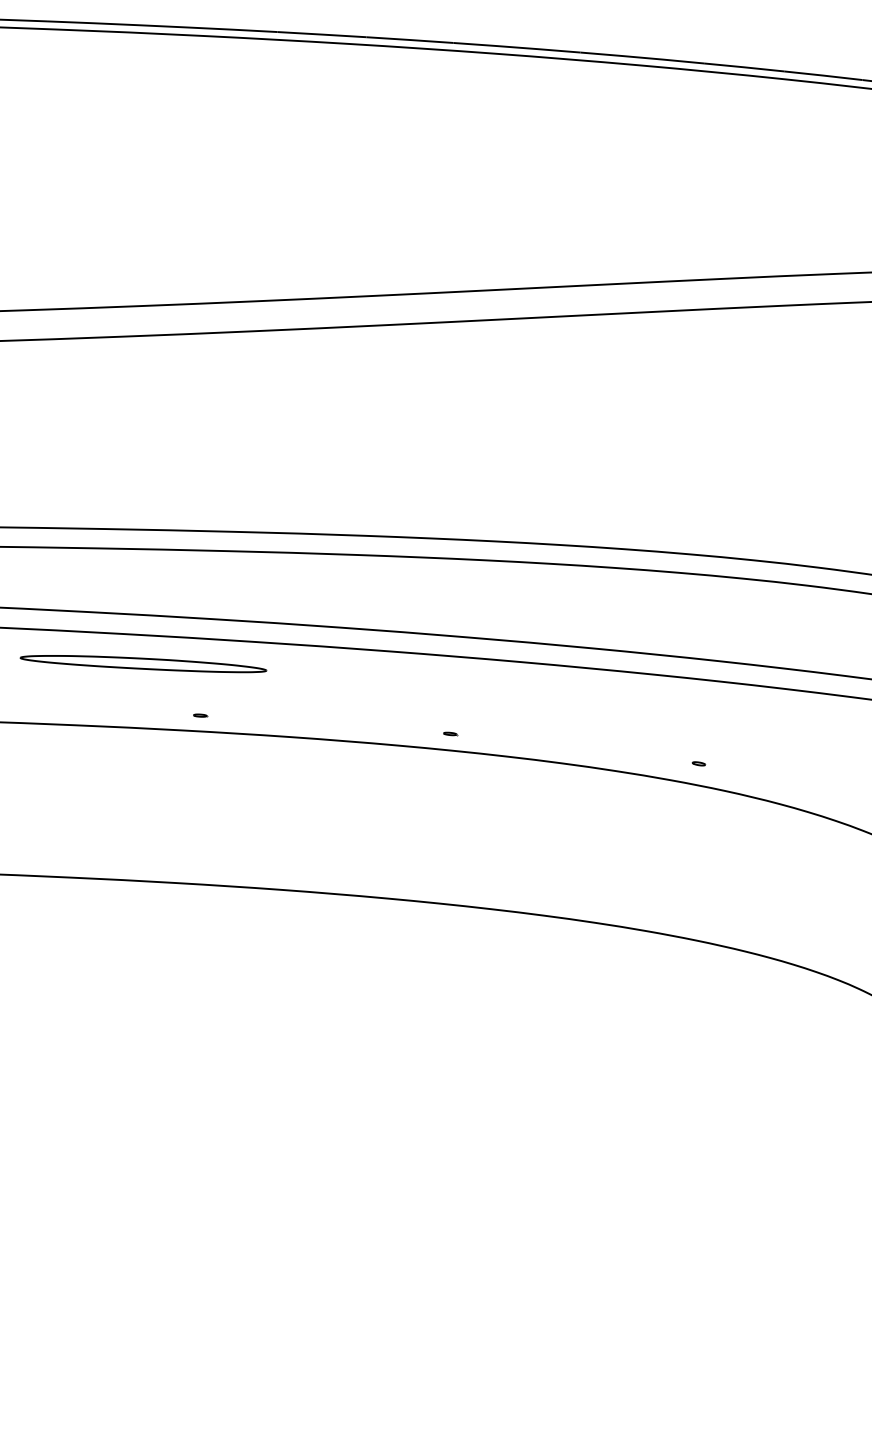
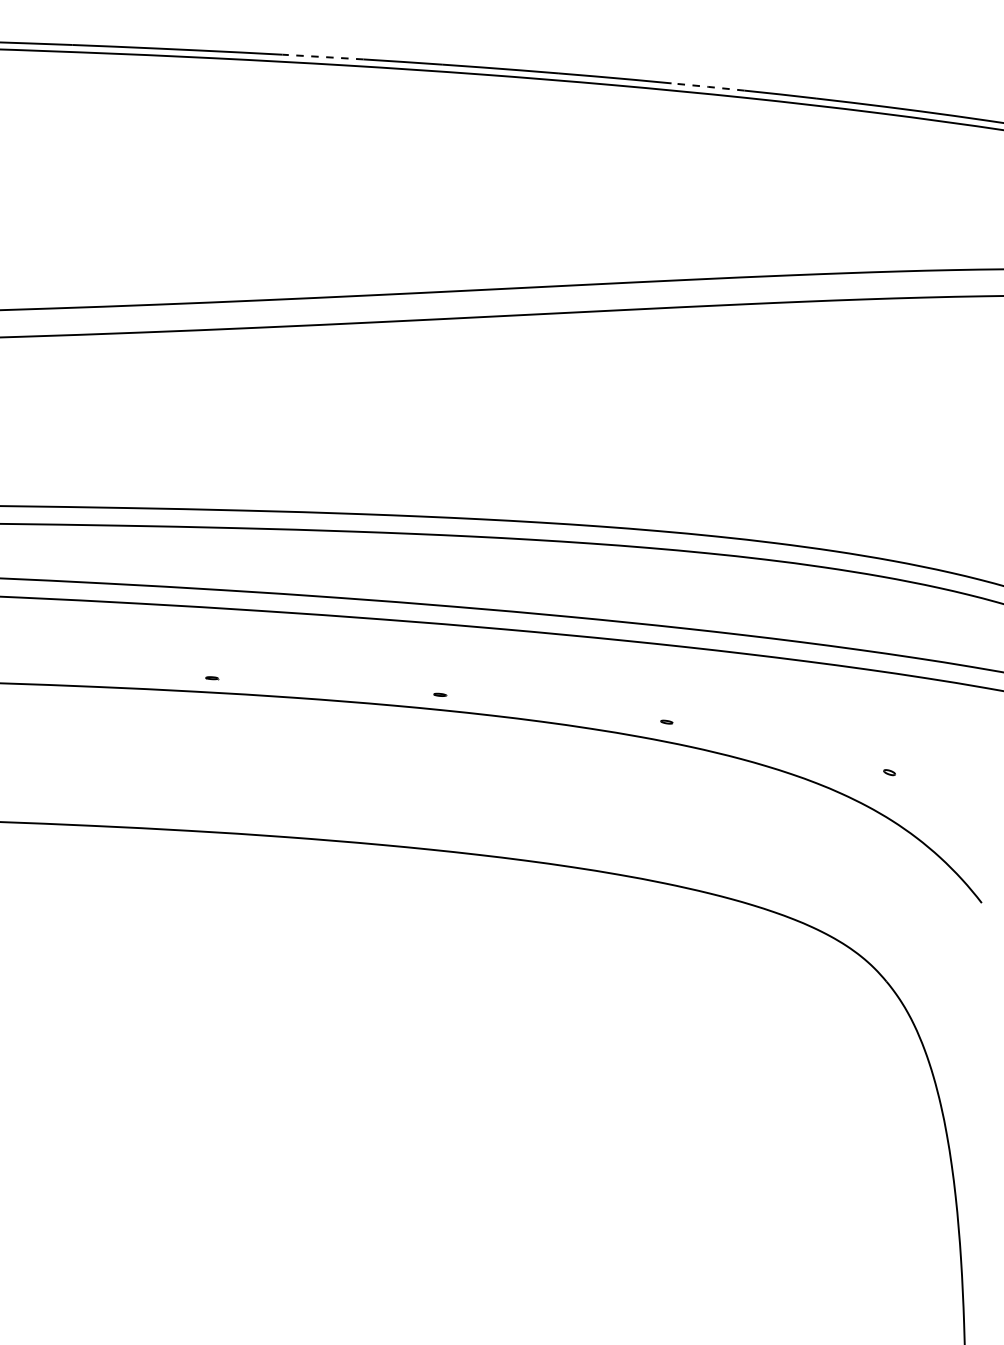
line: (322, 35) -> (323, 57), solid -> dashed
line: (744, 66) -> (708, 86), solid -> dashed
part: (143, 663) -> (160, 630), removed

